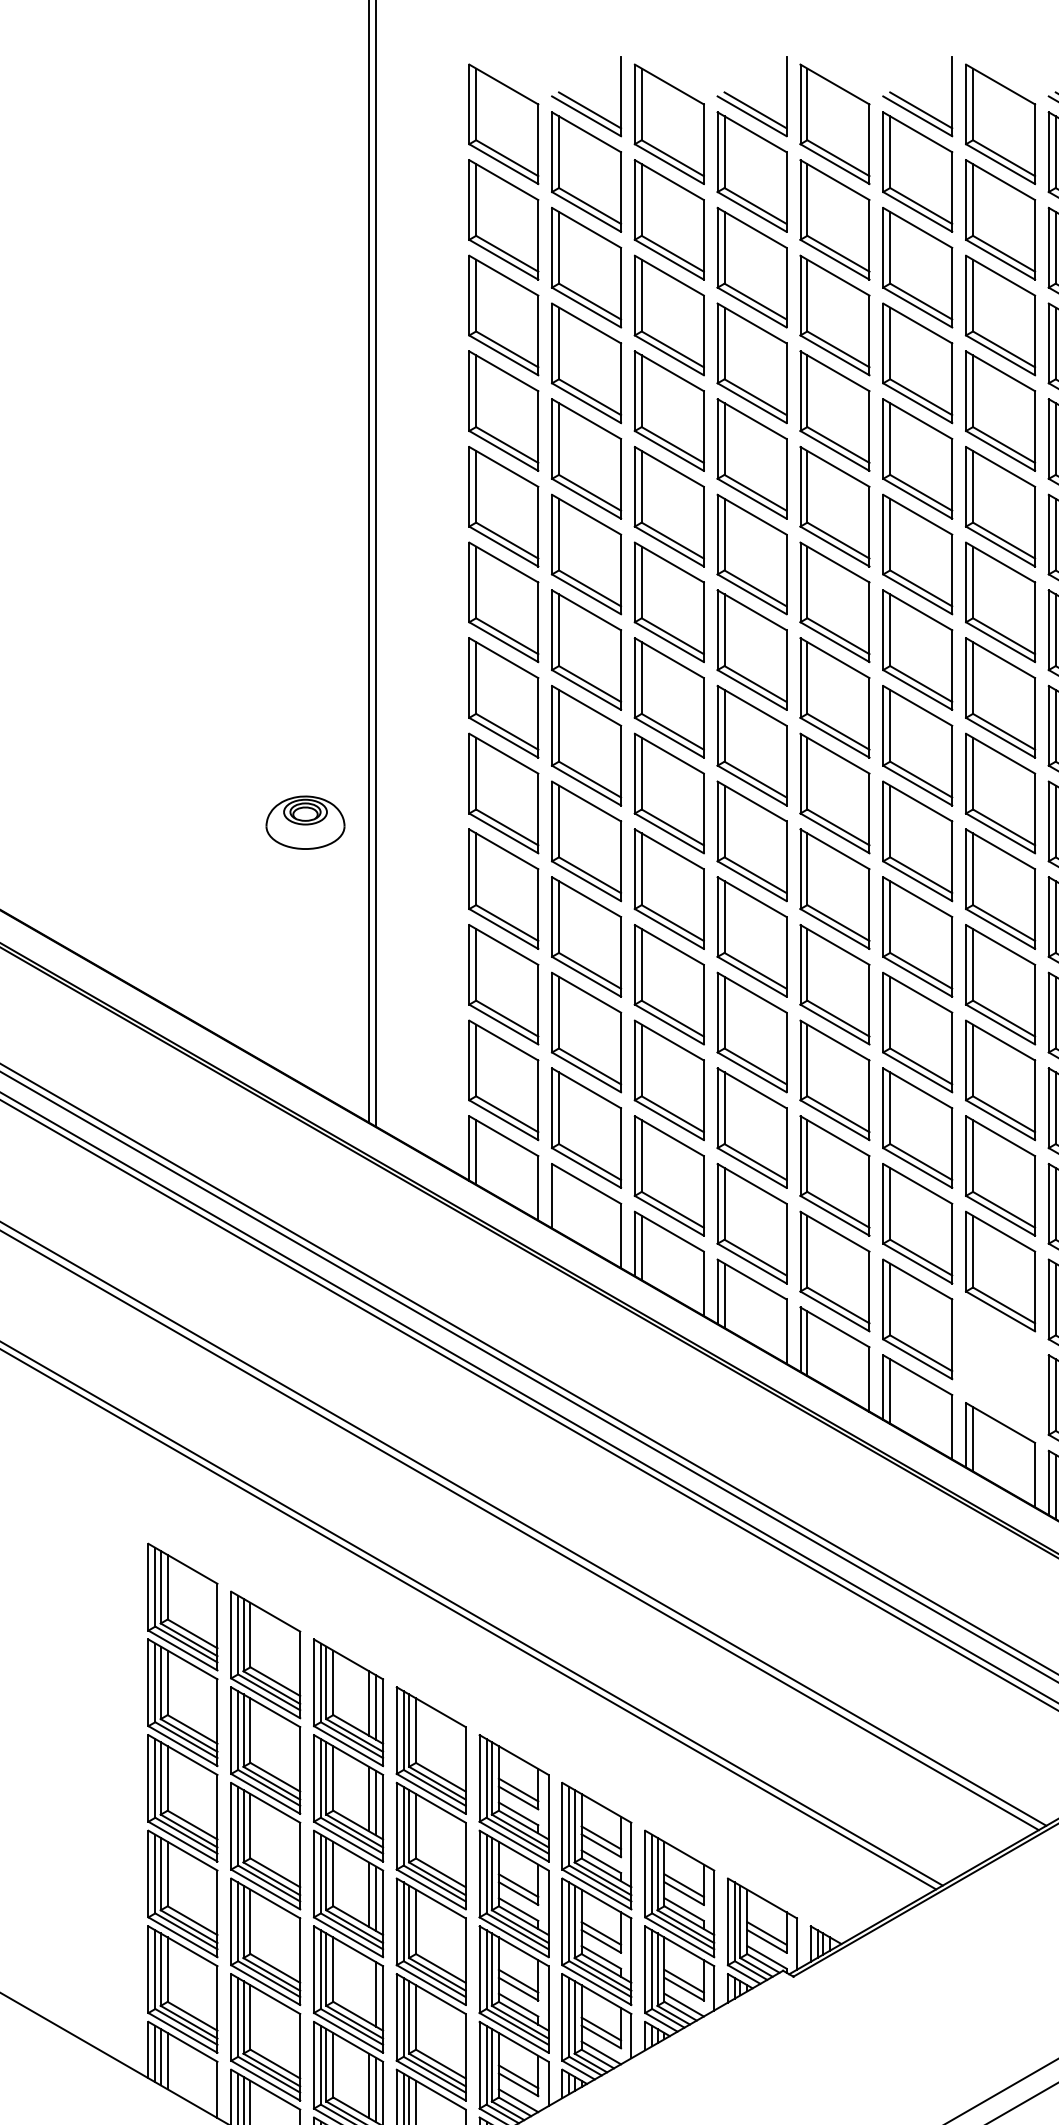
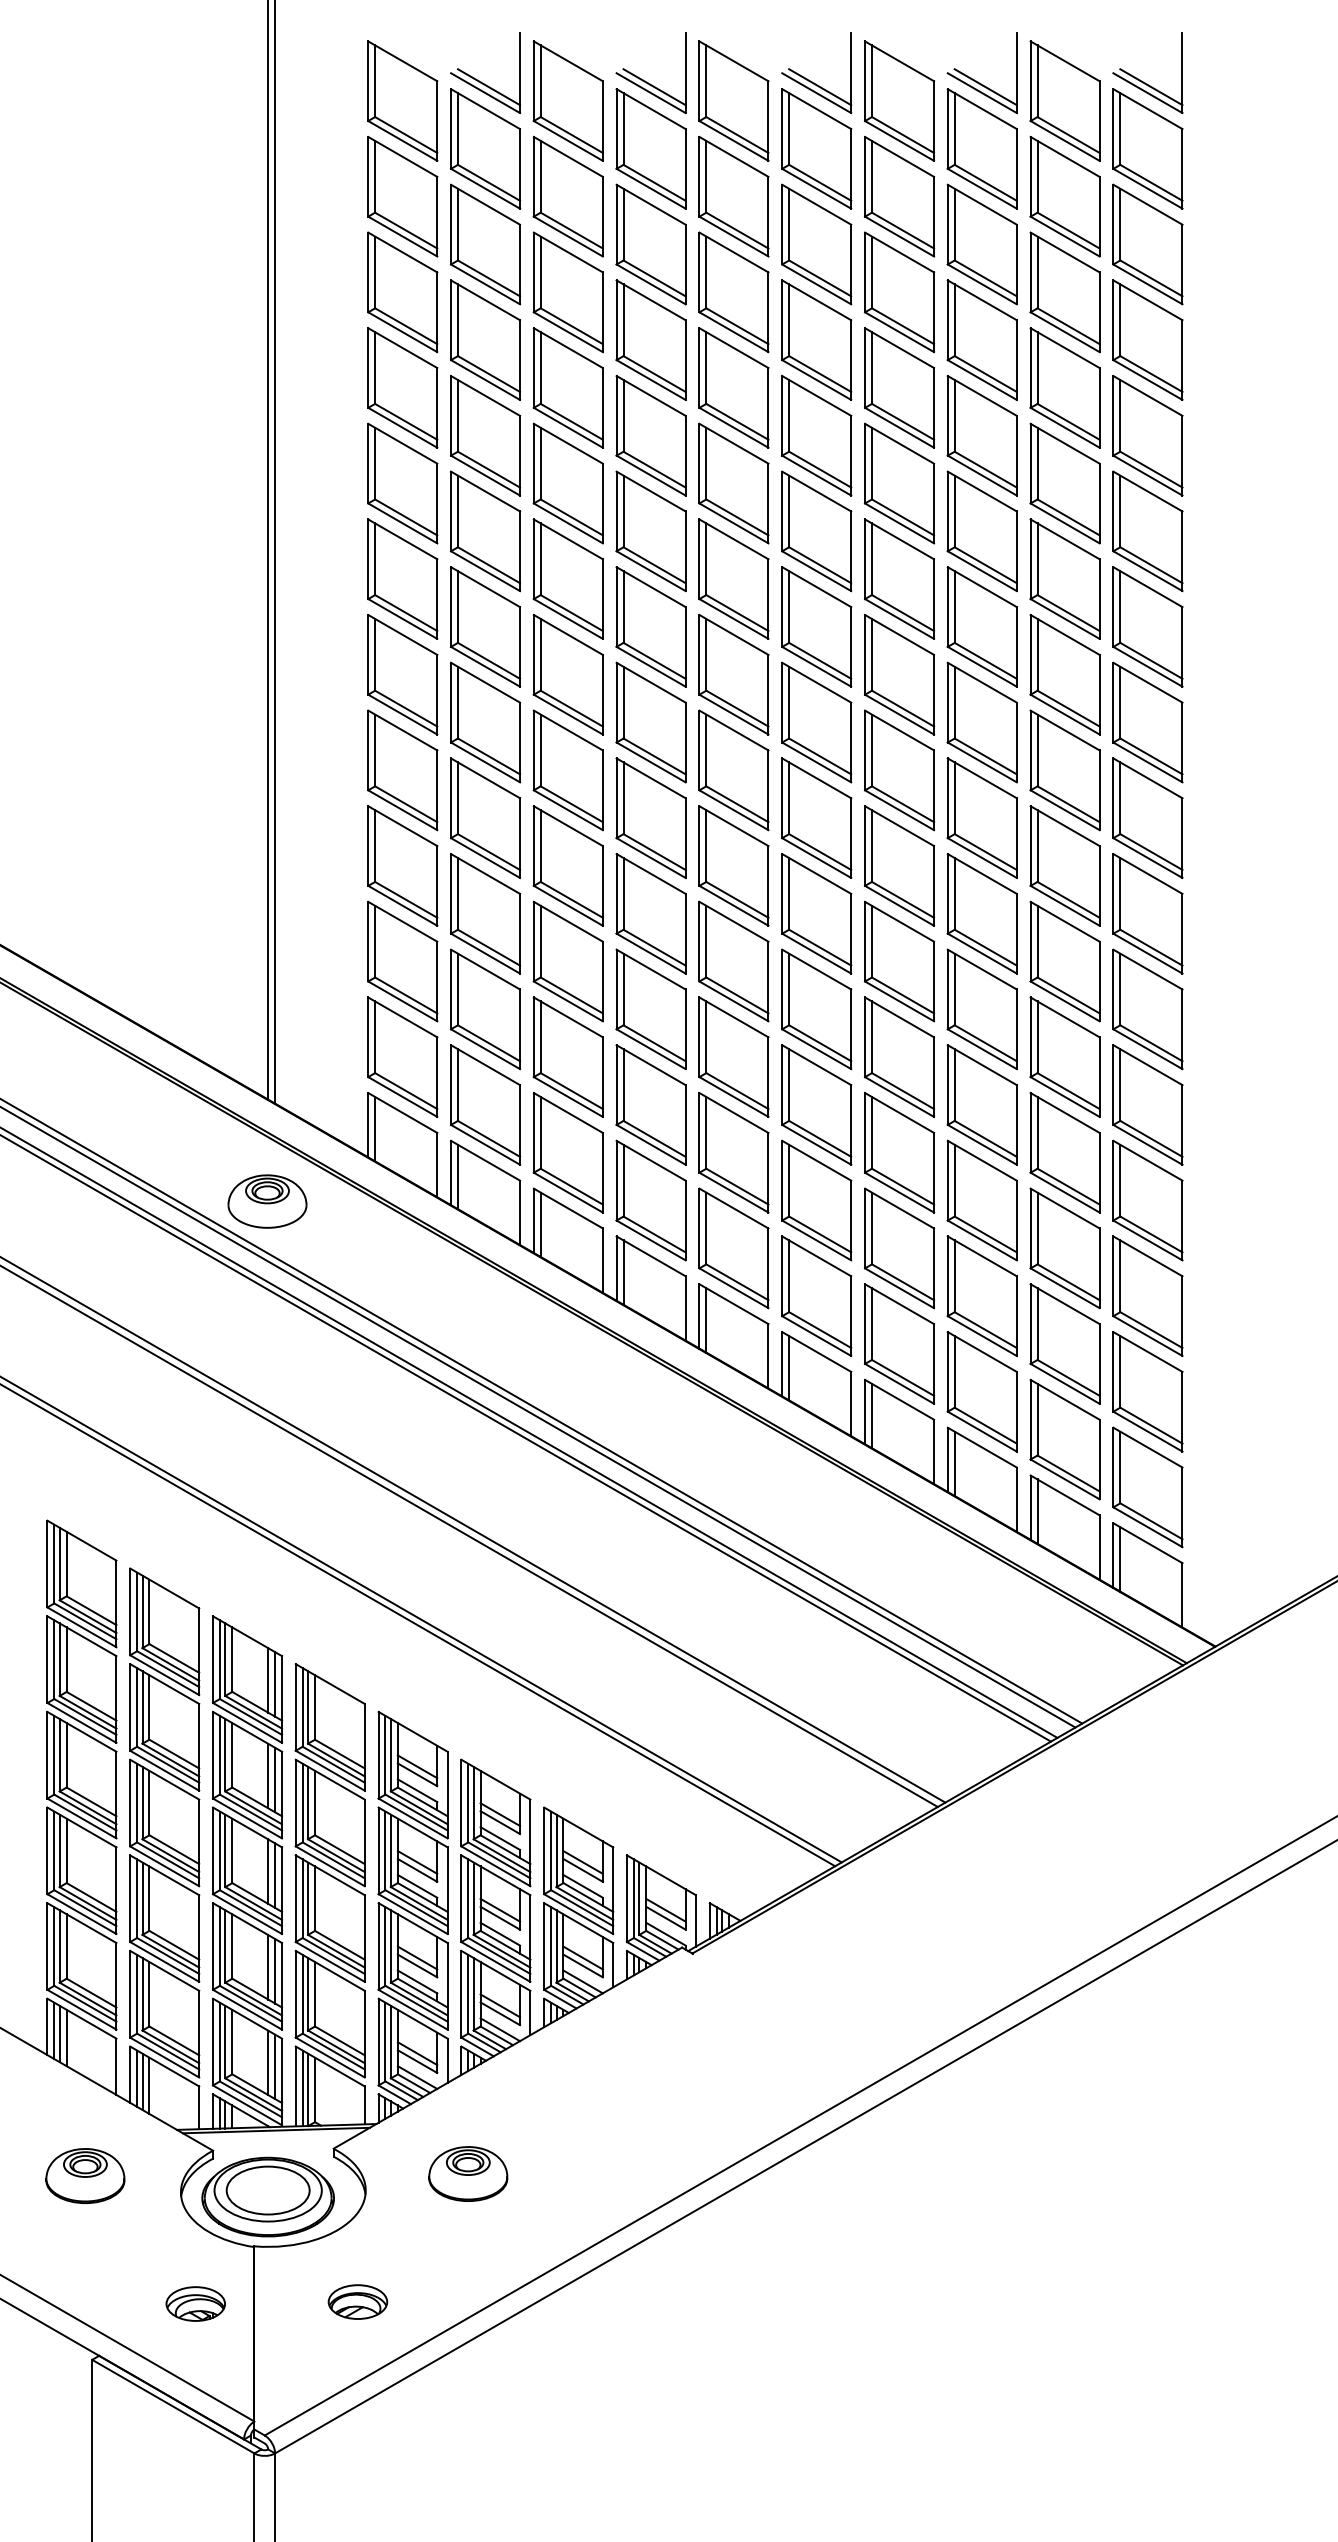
part: (305, 822) -> (267, 1201), moved
line: (558, 1199) -> (457, 1176), added
part: (1000, 1366) -> (899, 1343), added
line: (369, 1990) -> (268, 1967), added

